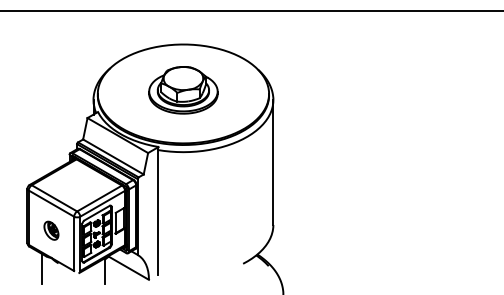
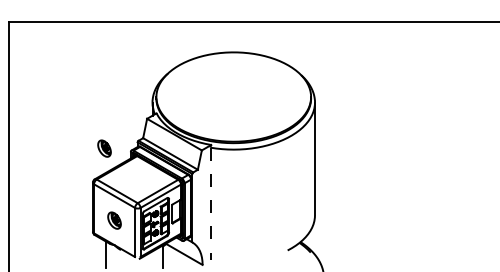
part: (183, 90) -> (233, 93), removed
part: (40, 150) -> (104, 148), added
line: (157, 212) -> (210, 204), solid -> dashed

